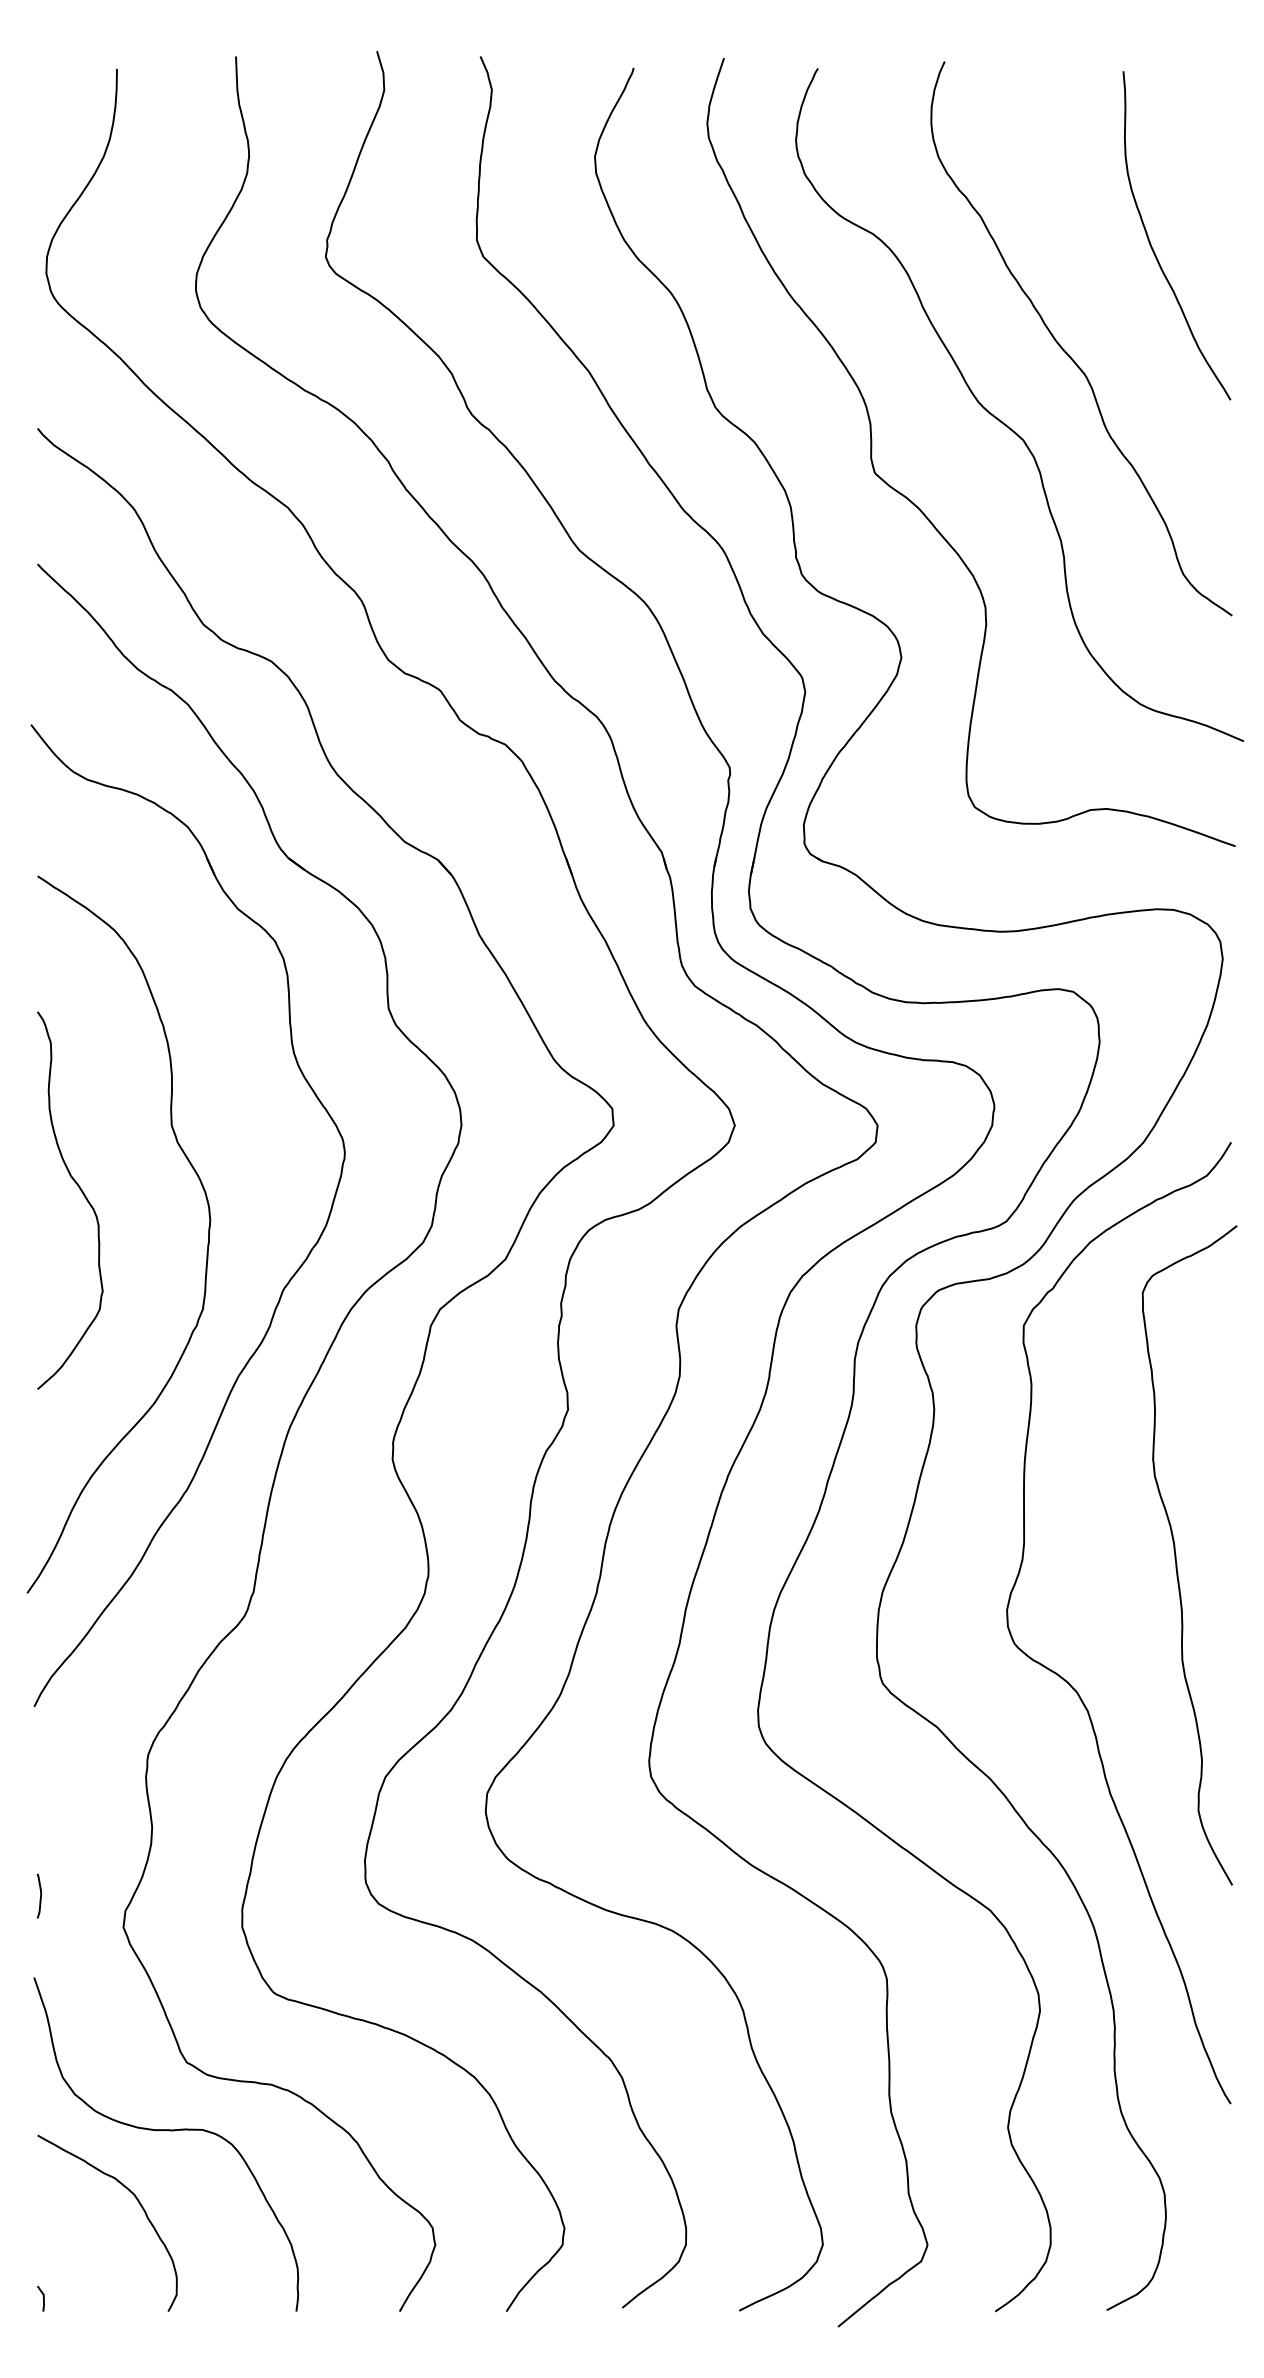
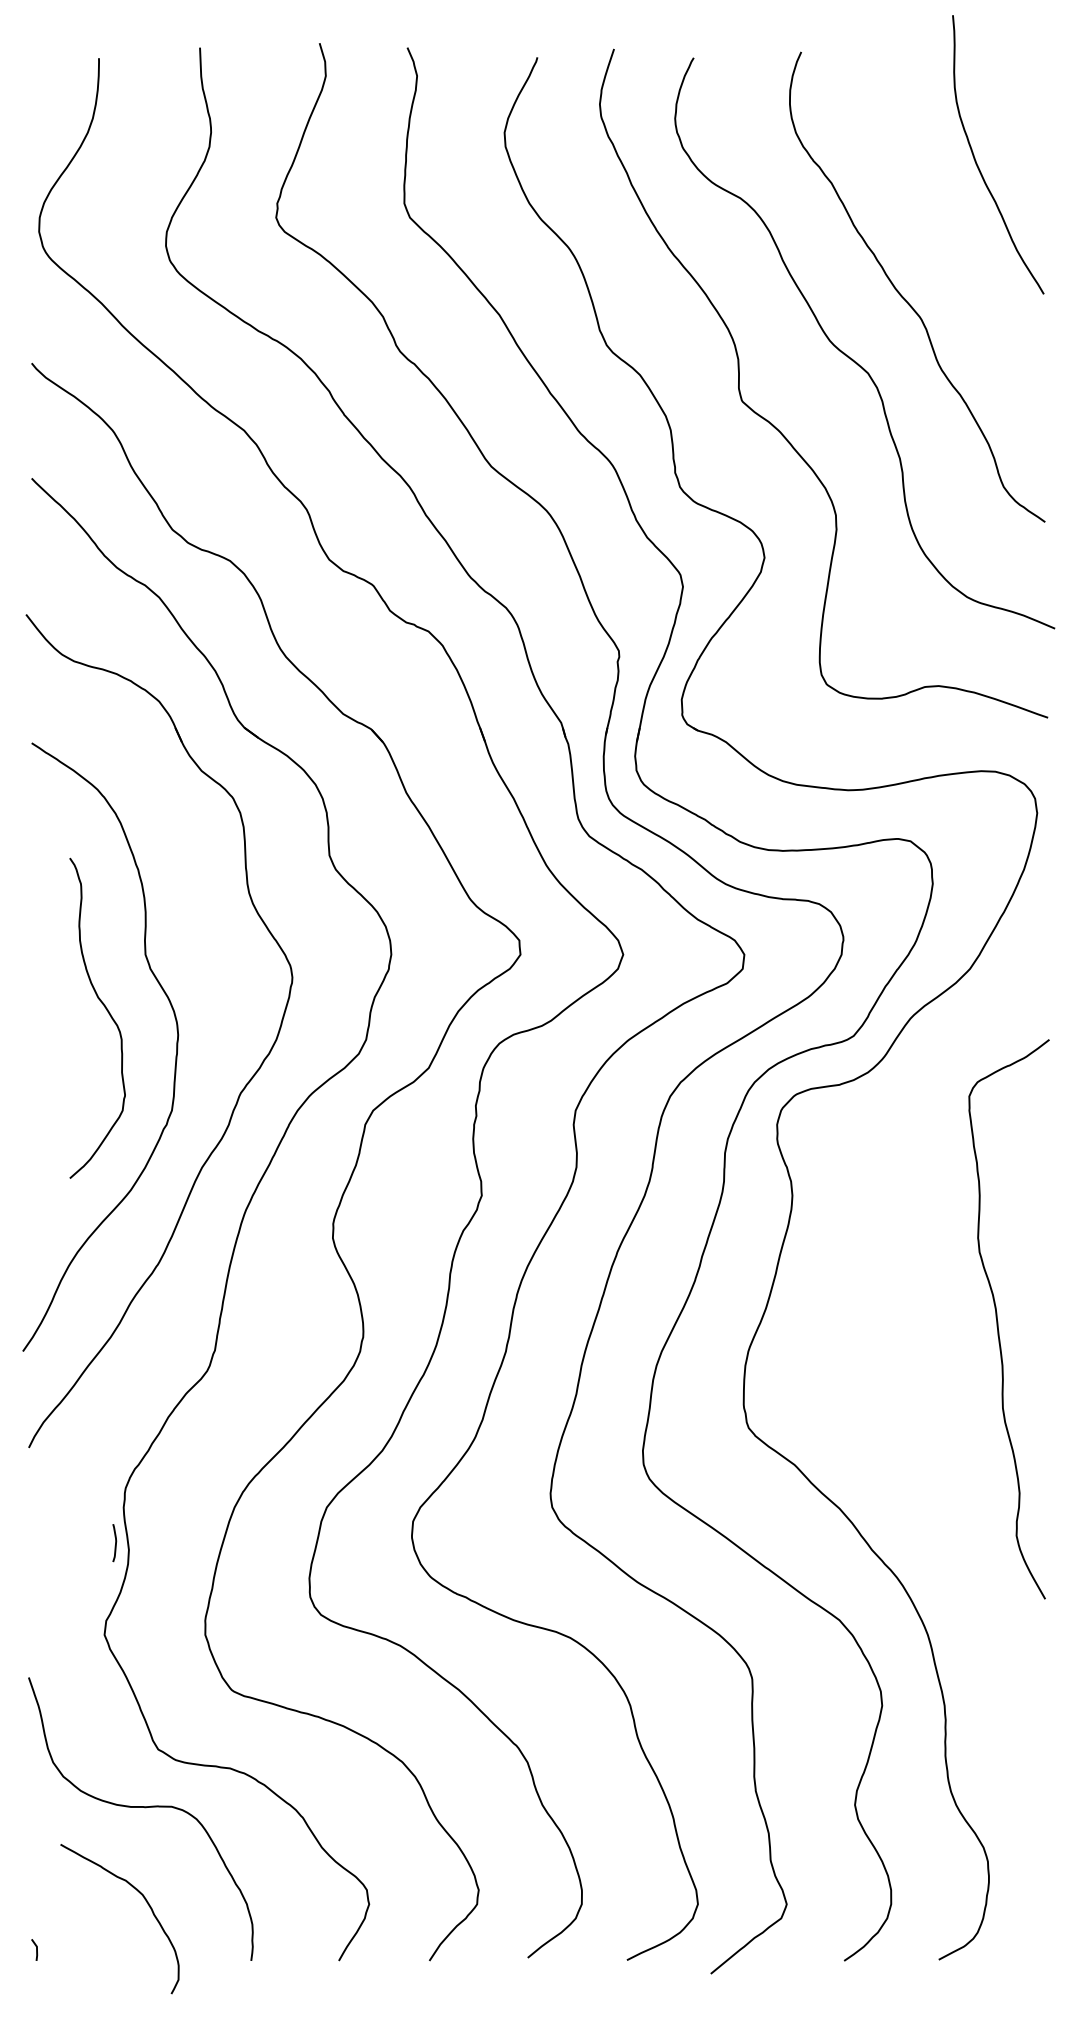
curve: (1152, 246) -> (977, 163), moved
curve: (81, 1192) -> (107, 1011), moved
curve: (1068, 1681) -> (906, 1426), removed
curve: (40, 1895) -> (115, 1542), moved
curve: (137, 2201) -> (145, 1900), moved

